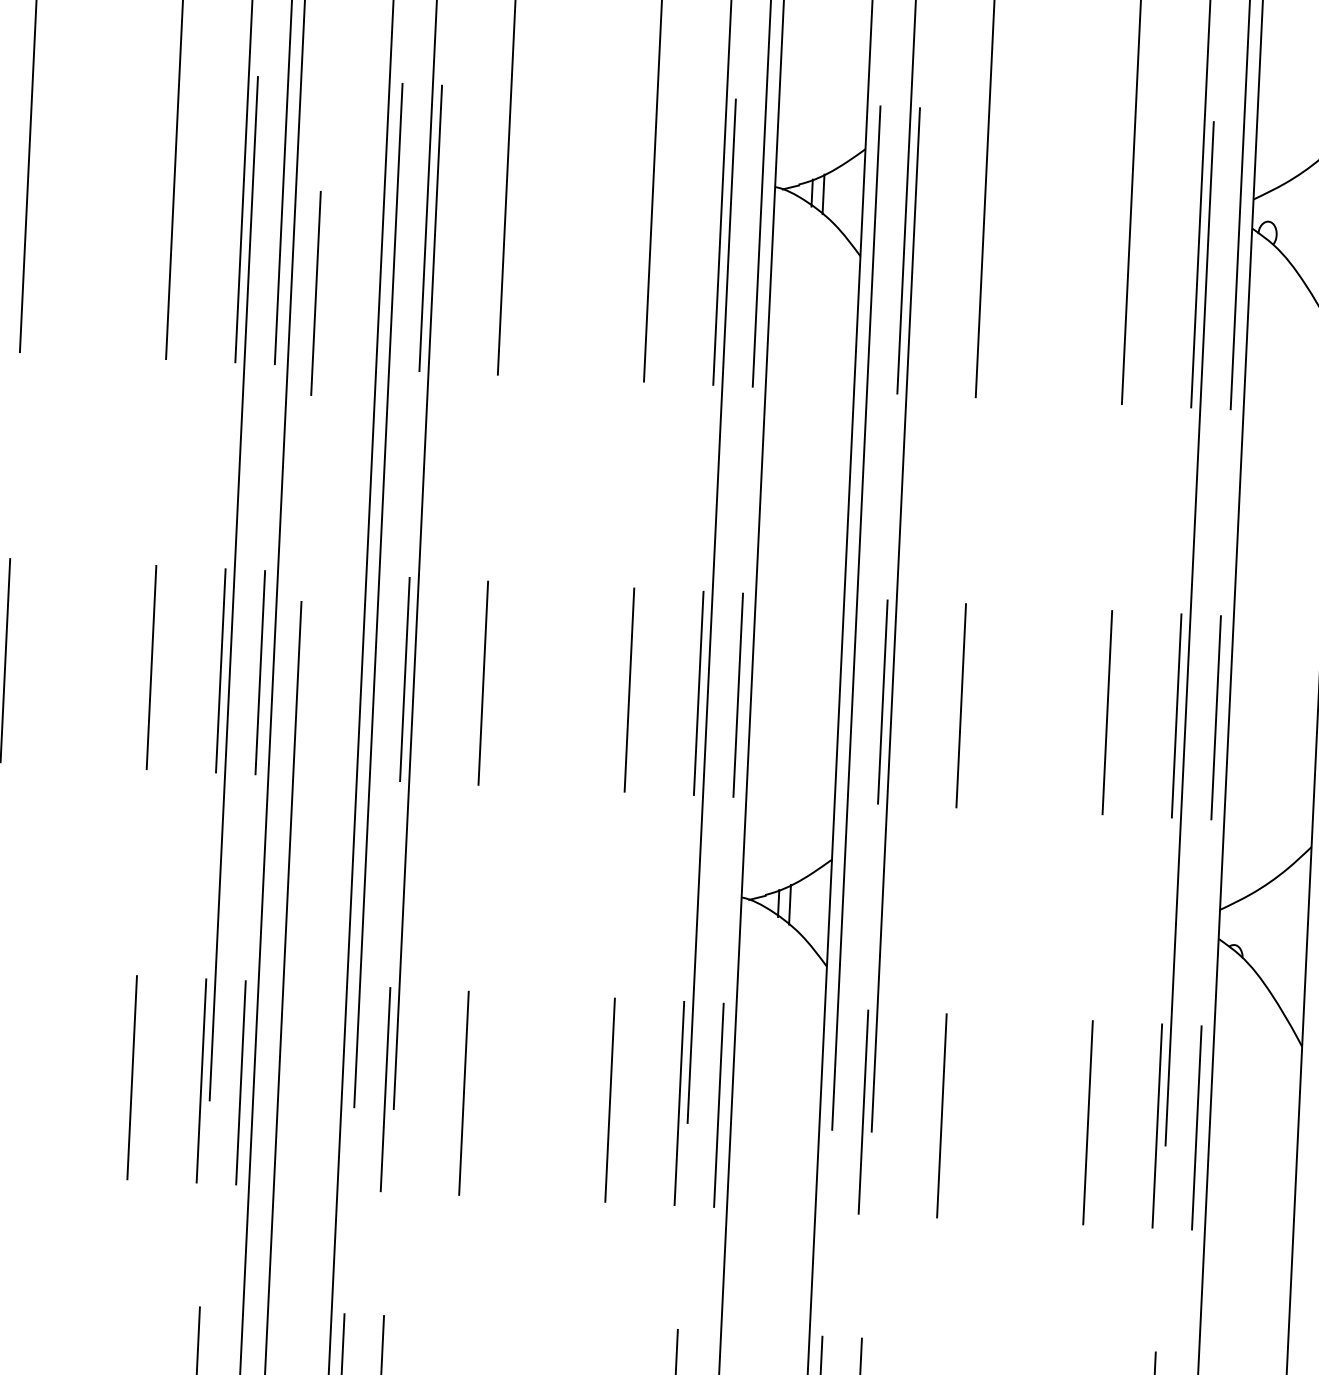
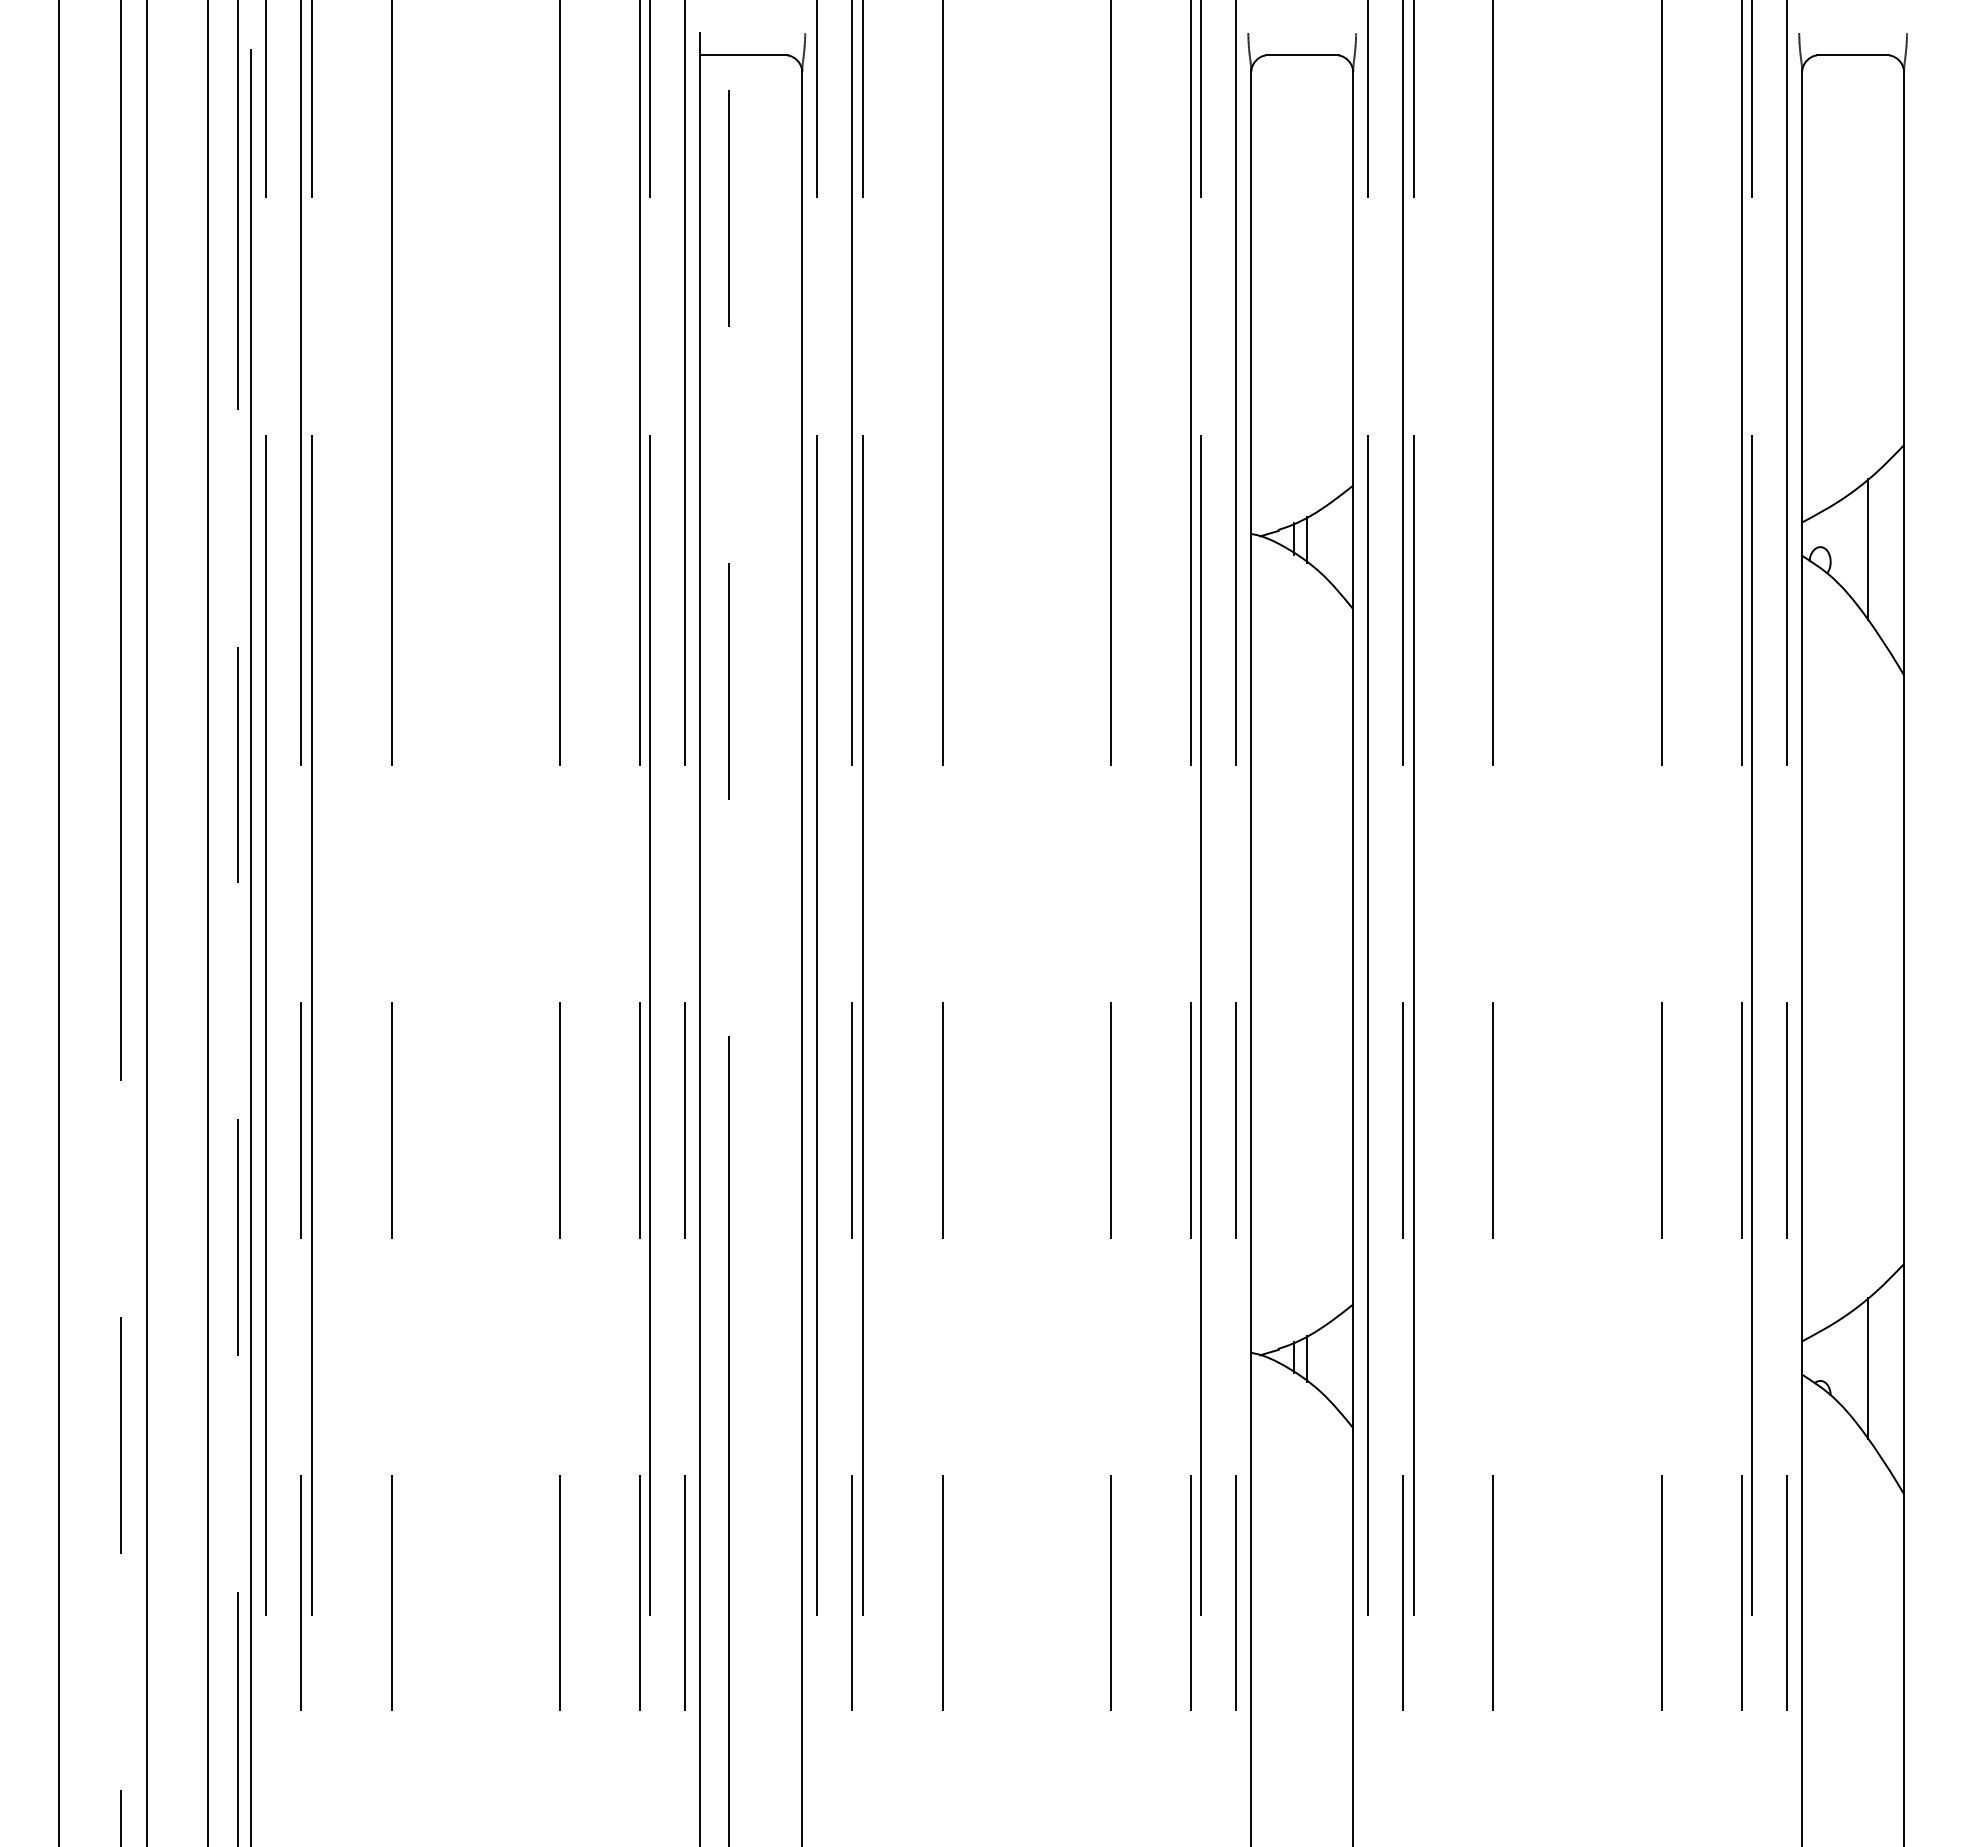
line: (1309, 225) -> (1867, 549), added
line: (1275, 935) -> (1867, 1367), added

